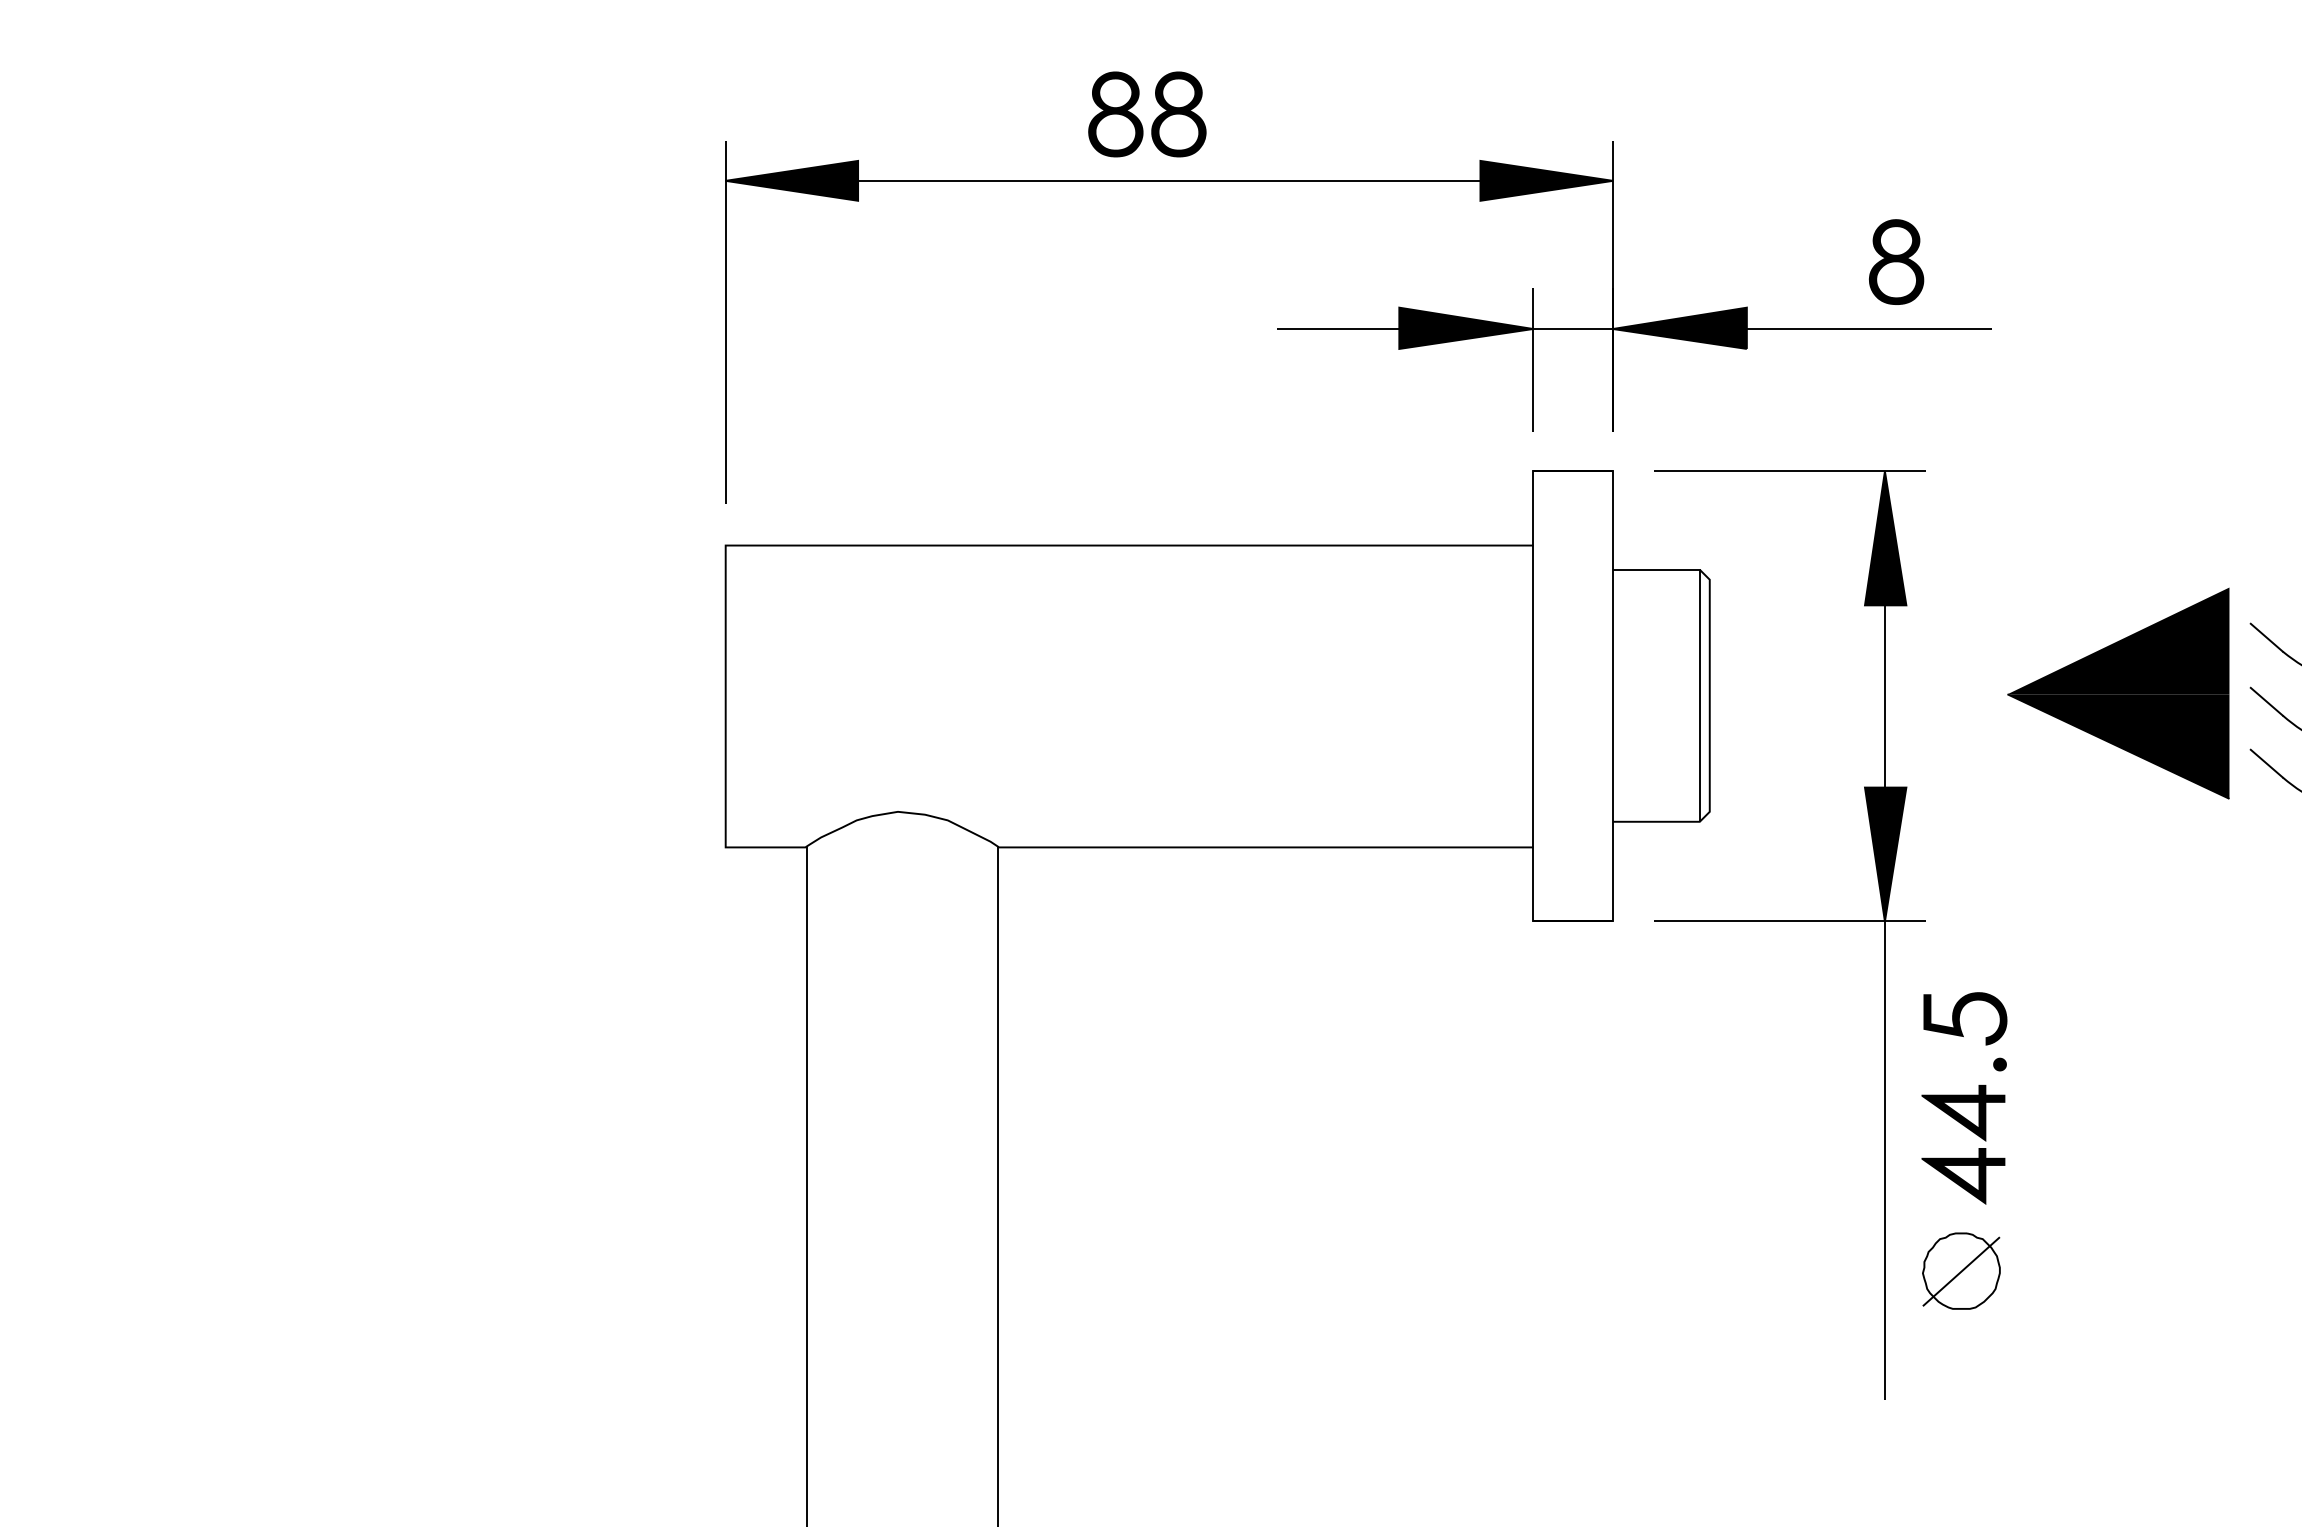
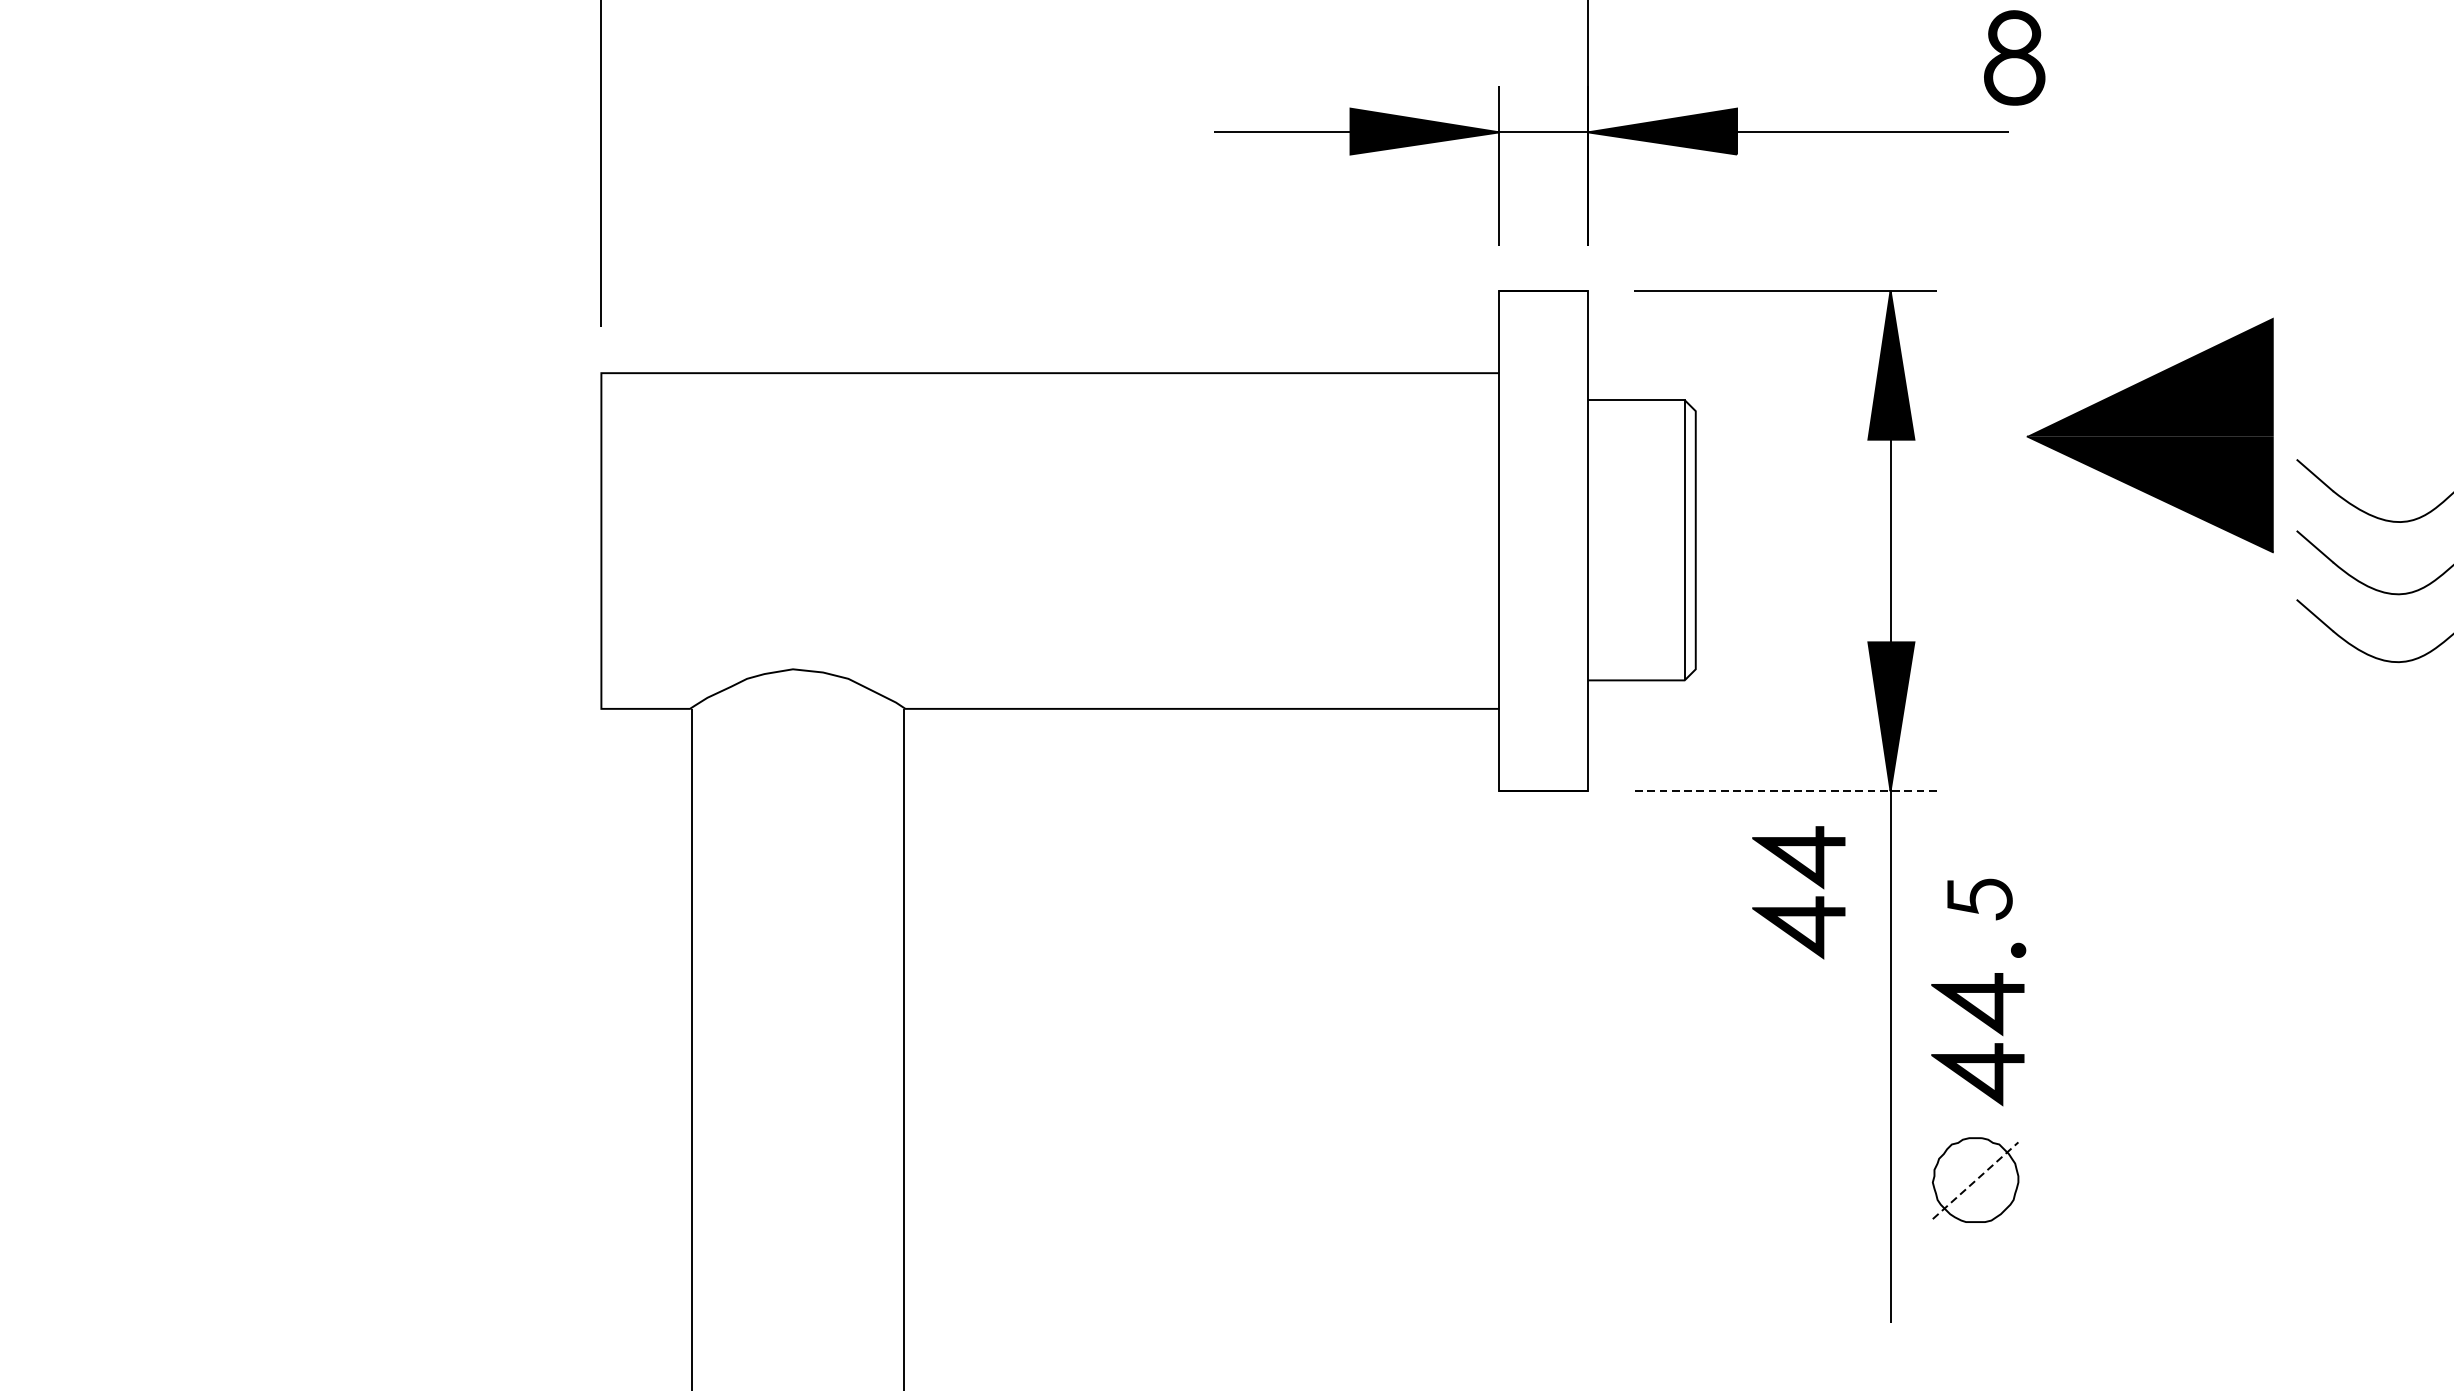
part: (1896, 261) -> (2014, 57), moved
part: (2118, 693) -> (2150, 435), moved
line: (1789, 921) -> (1784, 791), solid -> dashed
part: (1965, 1018) -> (1980, 899), size x0.7
part: (1802, 1025) -> (1798, 906), added
line: (1961, 1271) -> (1975, 1180), solid -> dashed

